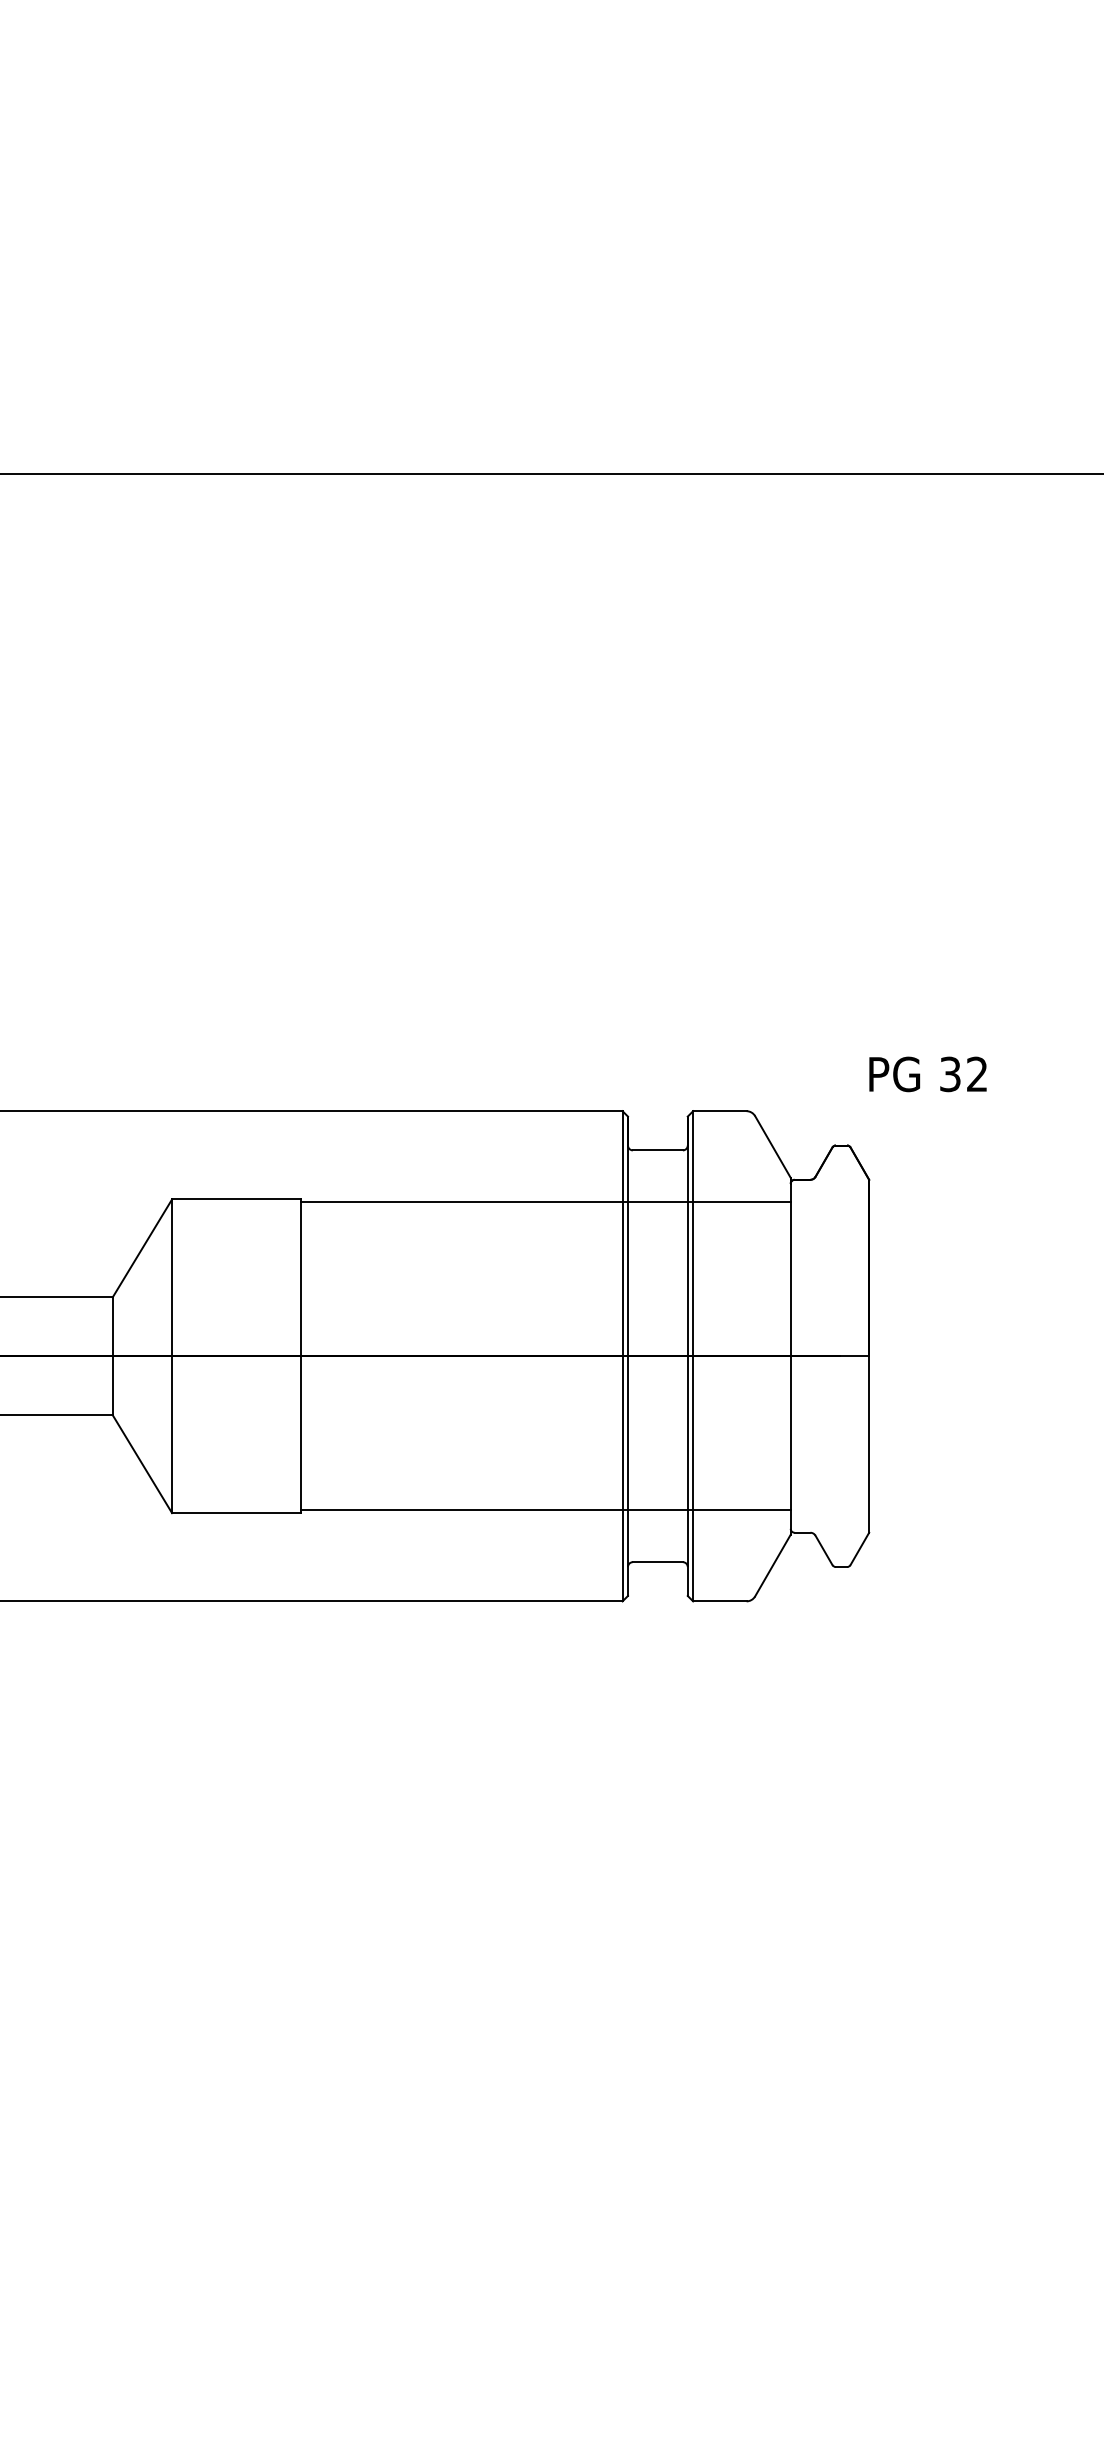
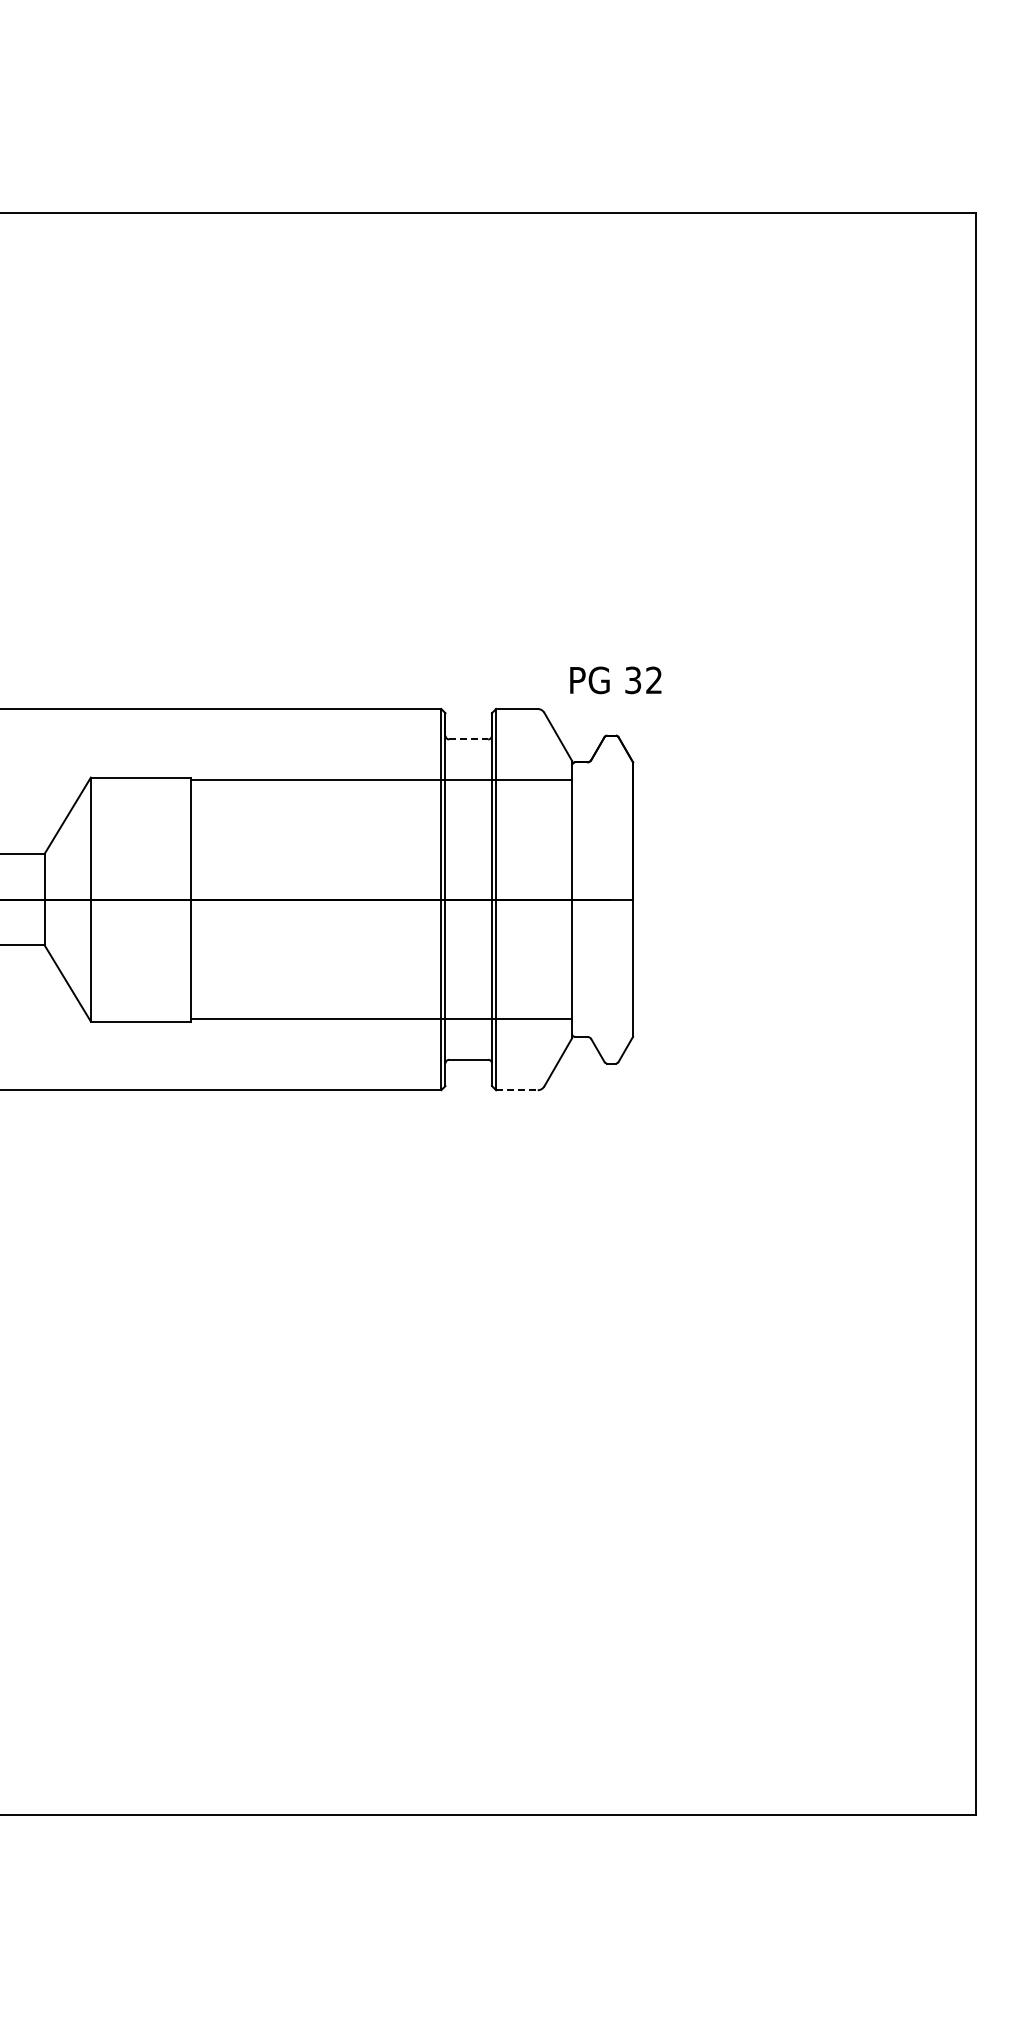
text: (927, 1074) -> (615, 680), moved
line: (658, 1150) -> (469, 739), solid -> dashed
line: (719, 1601) -> (516, 1090), solid -> dashed

